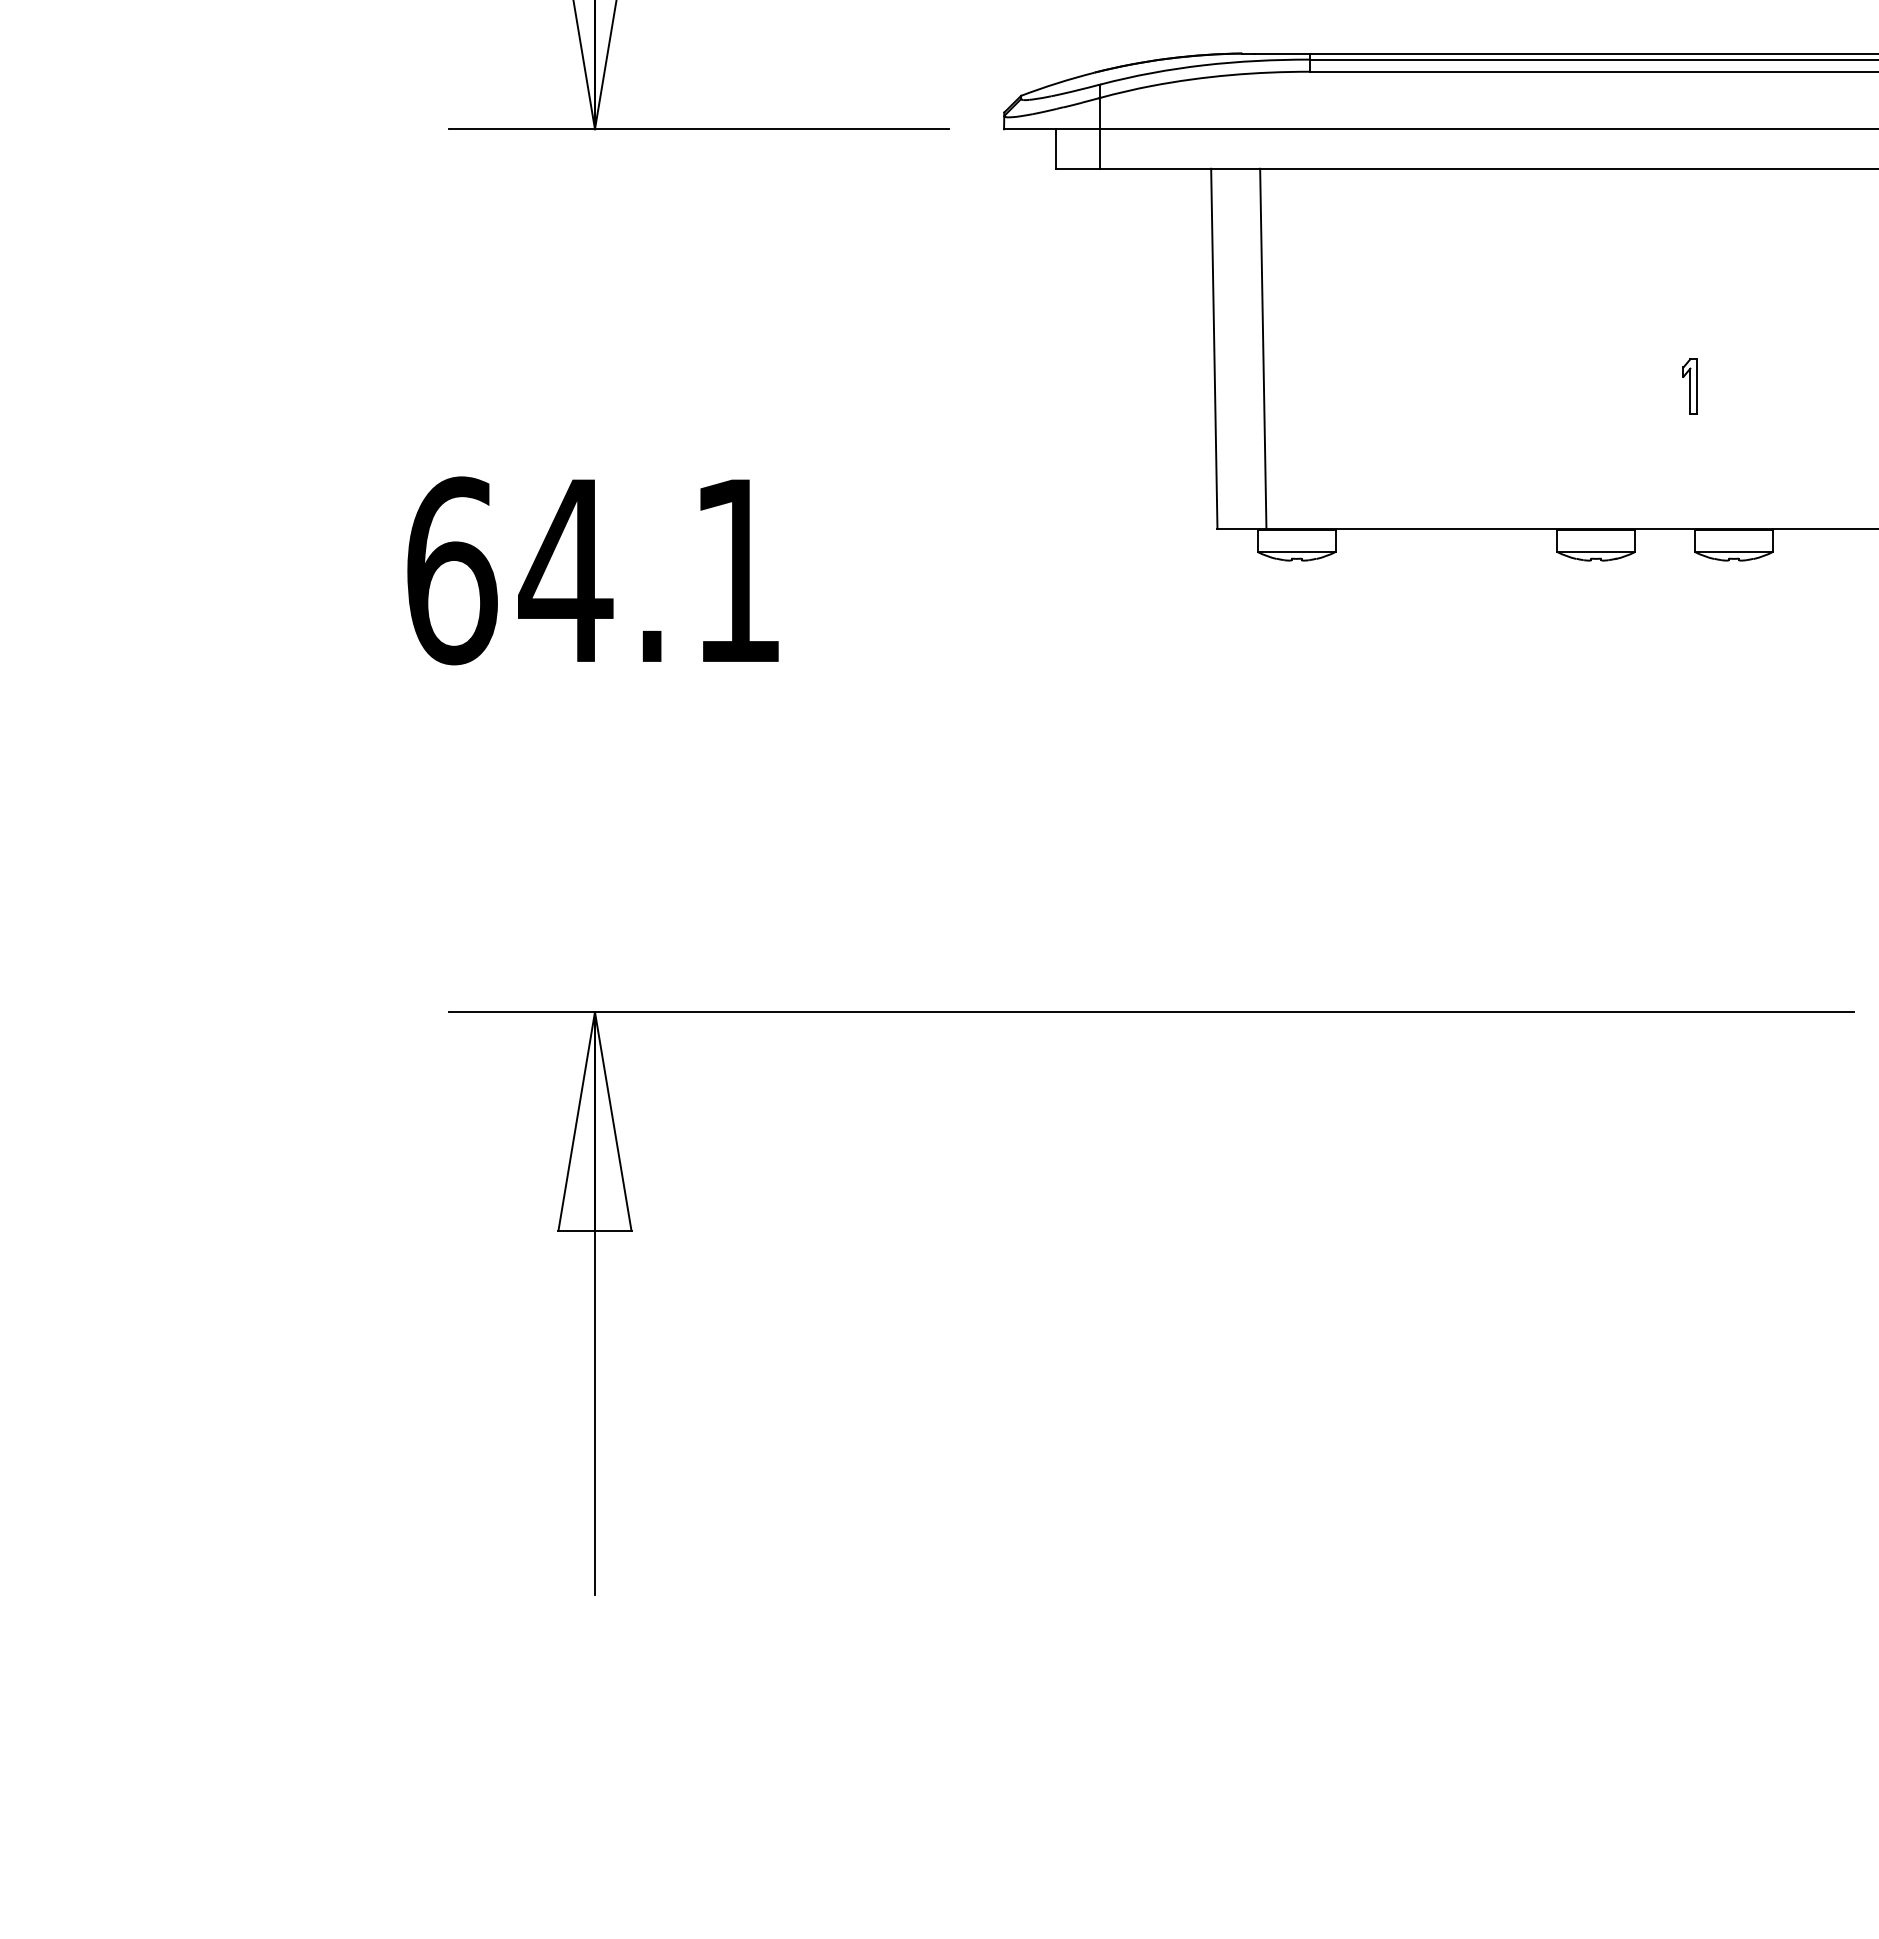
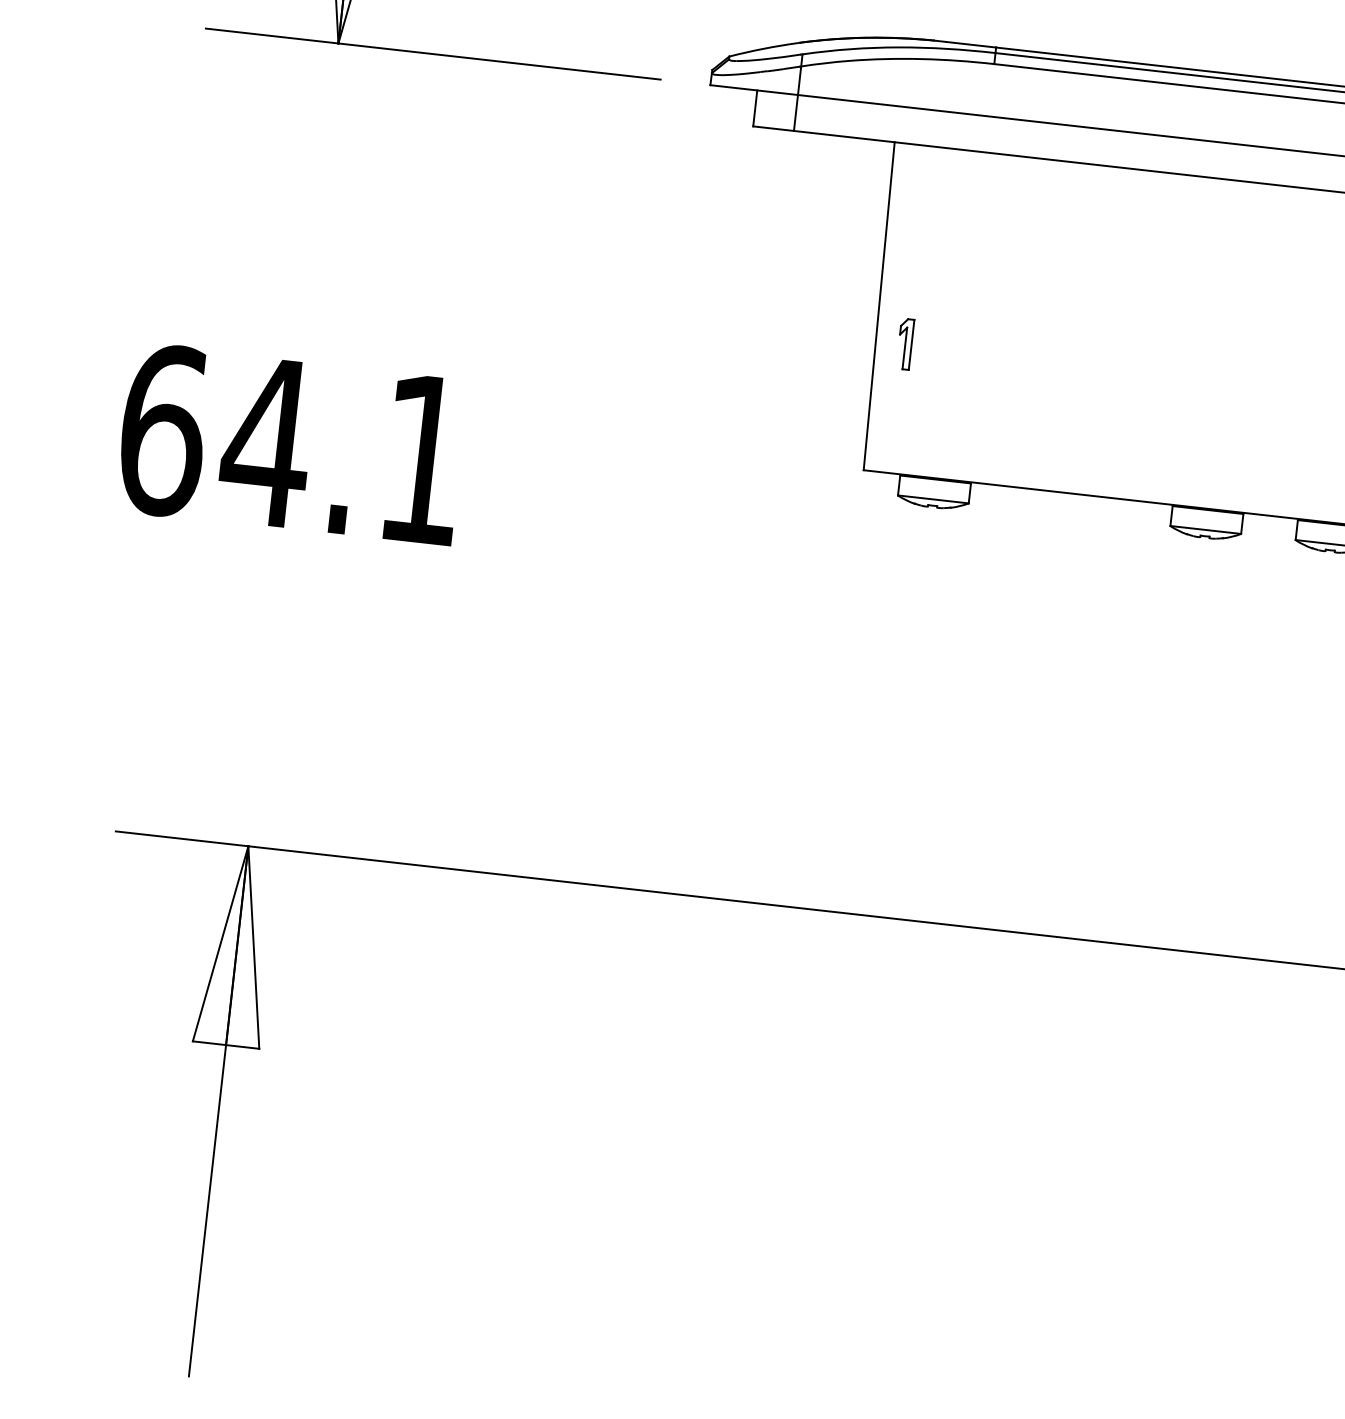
line: (1263, 348) -> (923, 311), removed
part: (1689, 386) -> (904, 343), moved

